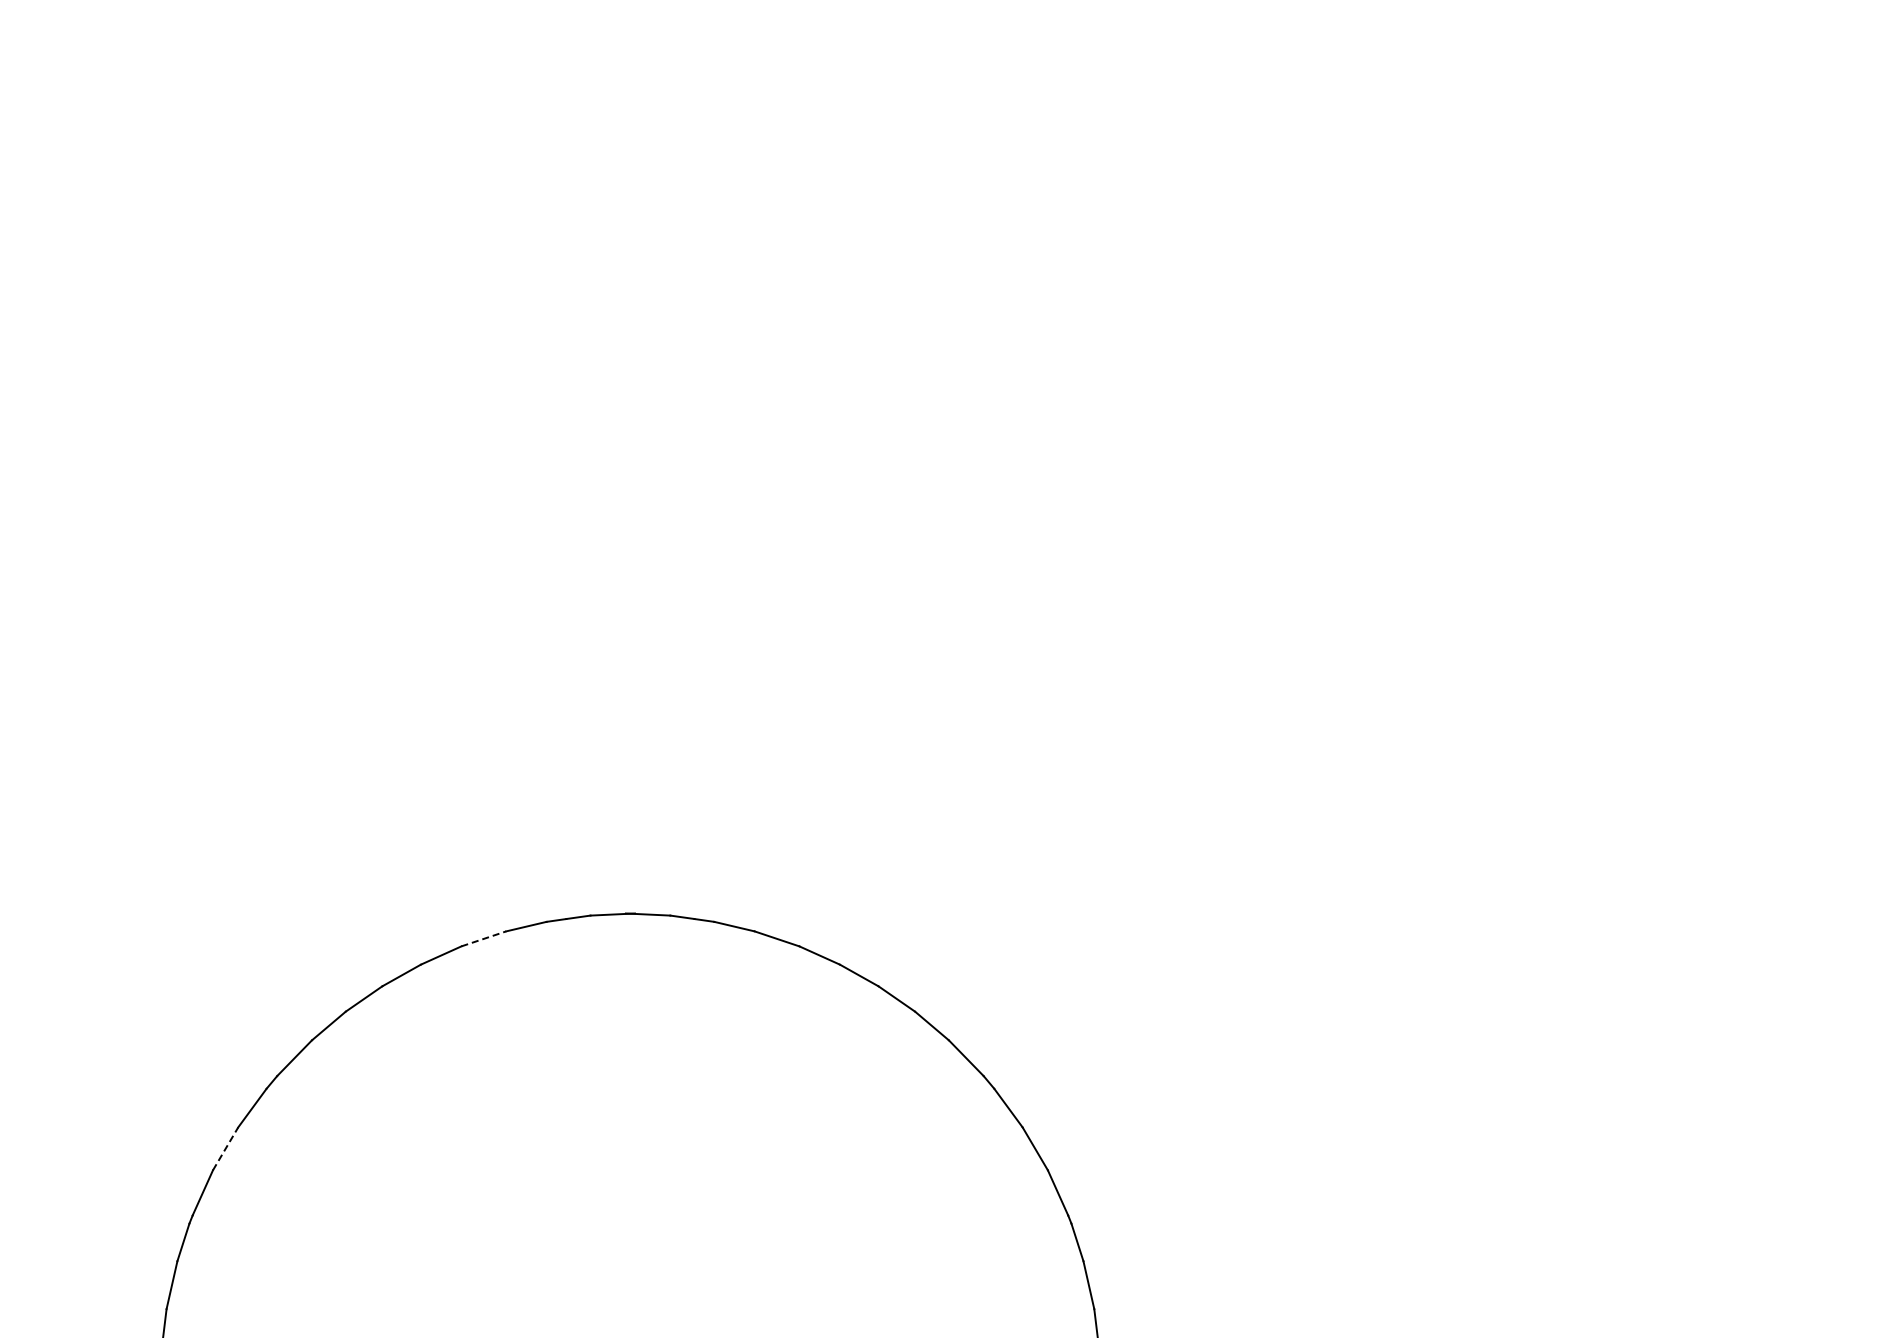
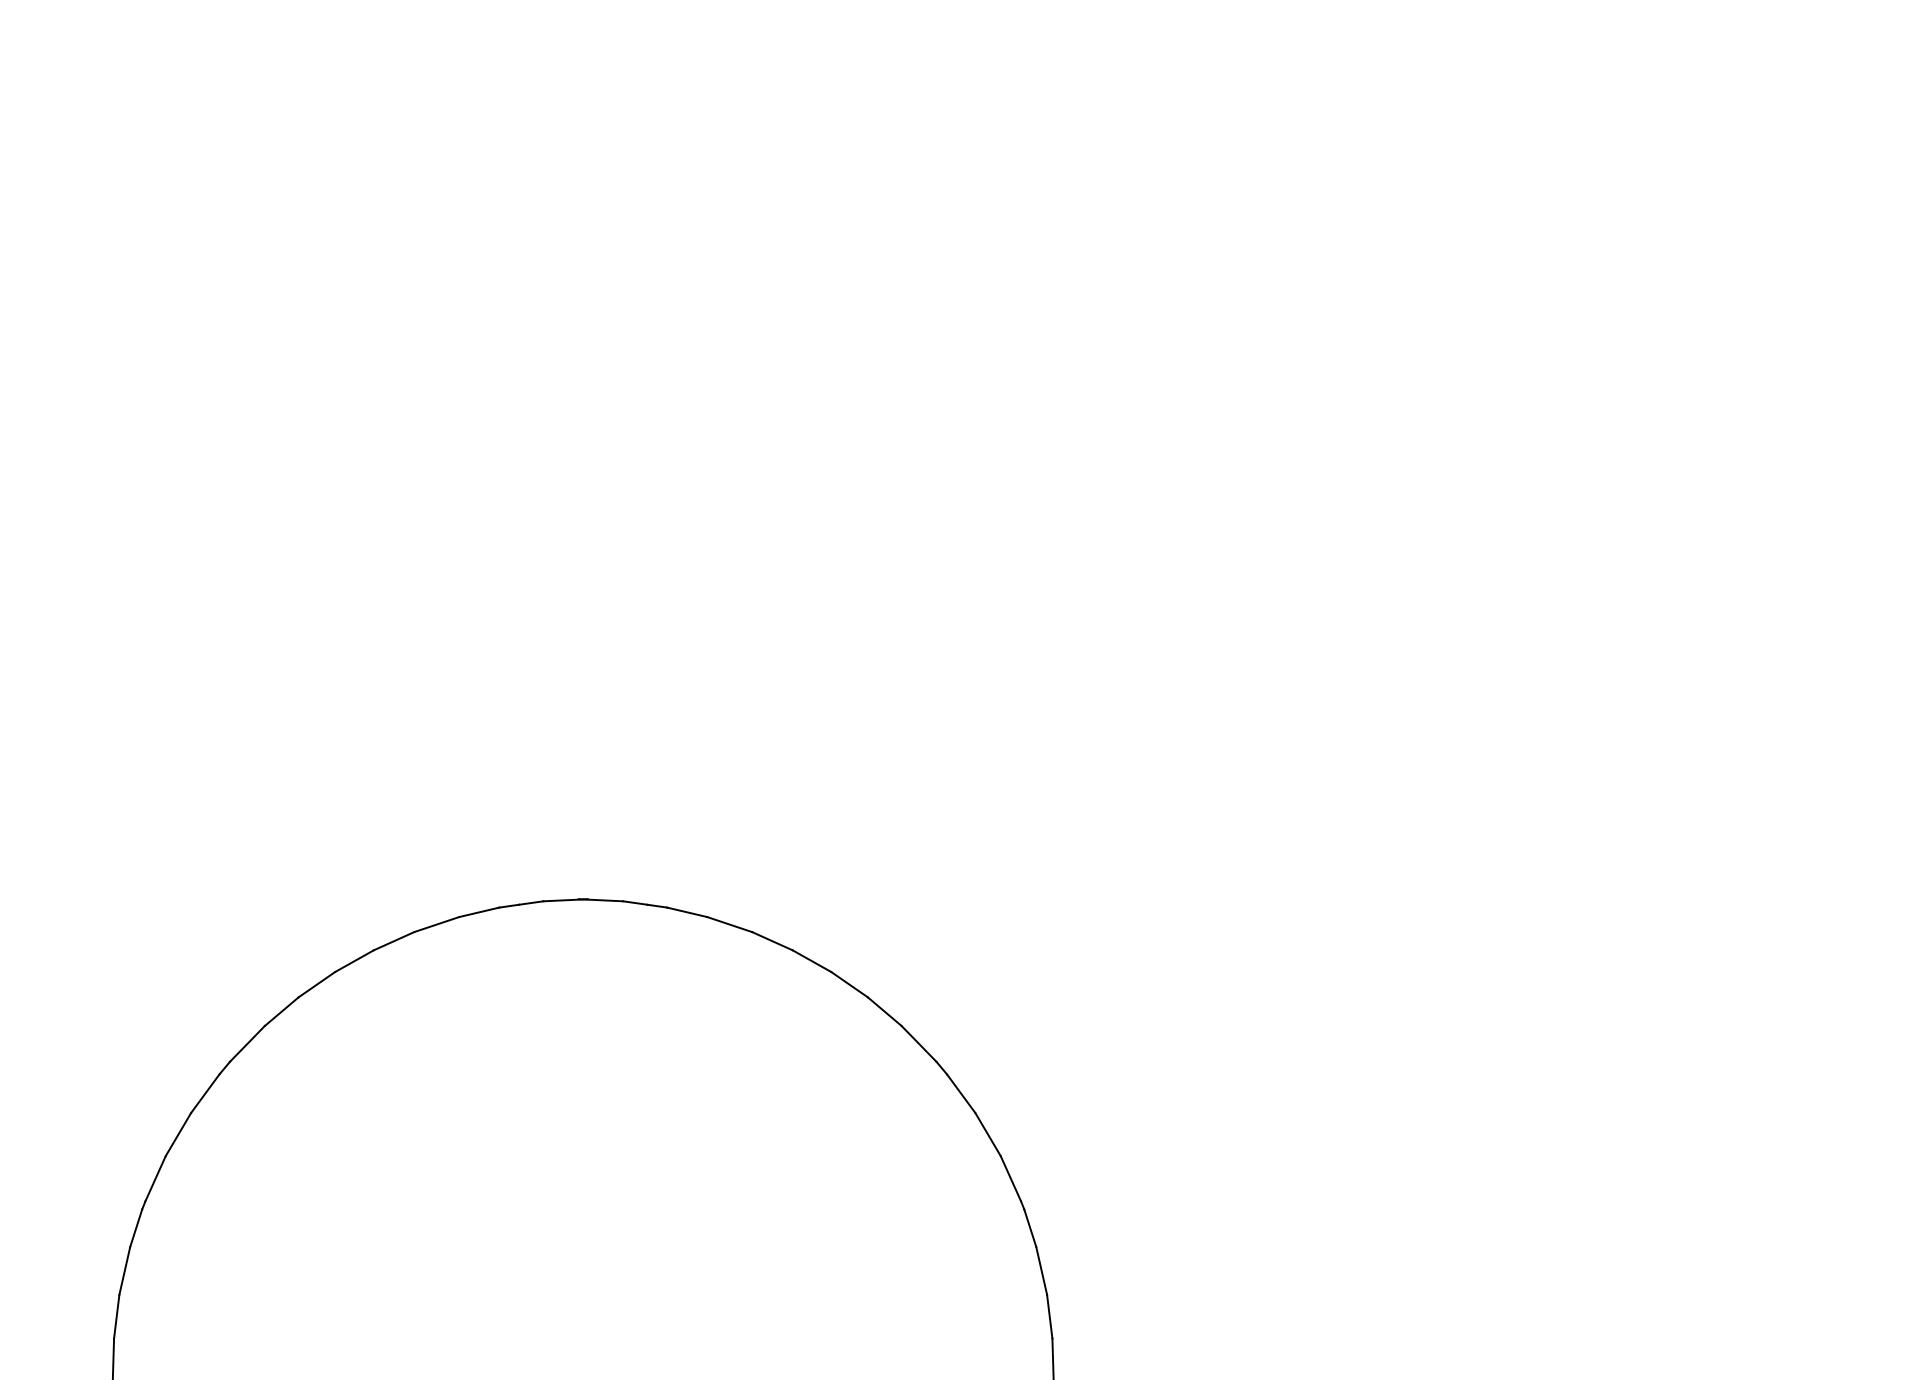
line: (483, 938) -> (436, 924), dashed -> solid
line: (225, 1148) -> (178, 1134), dashed -> solid

